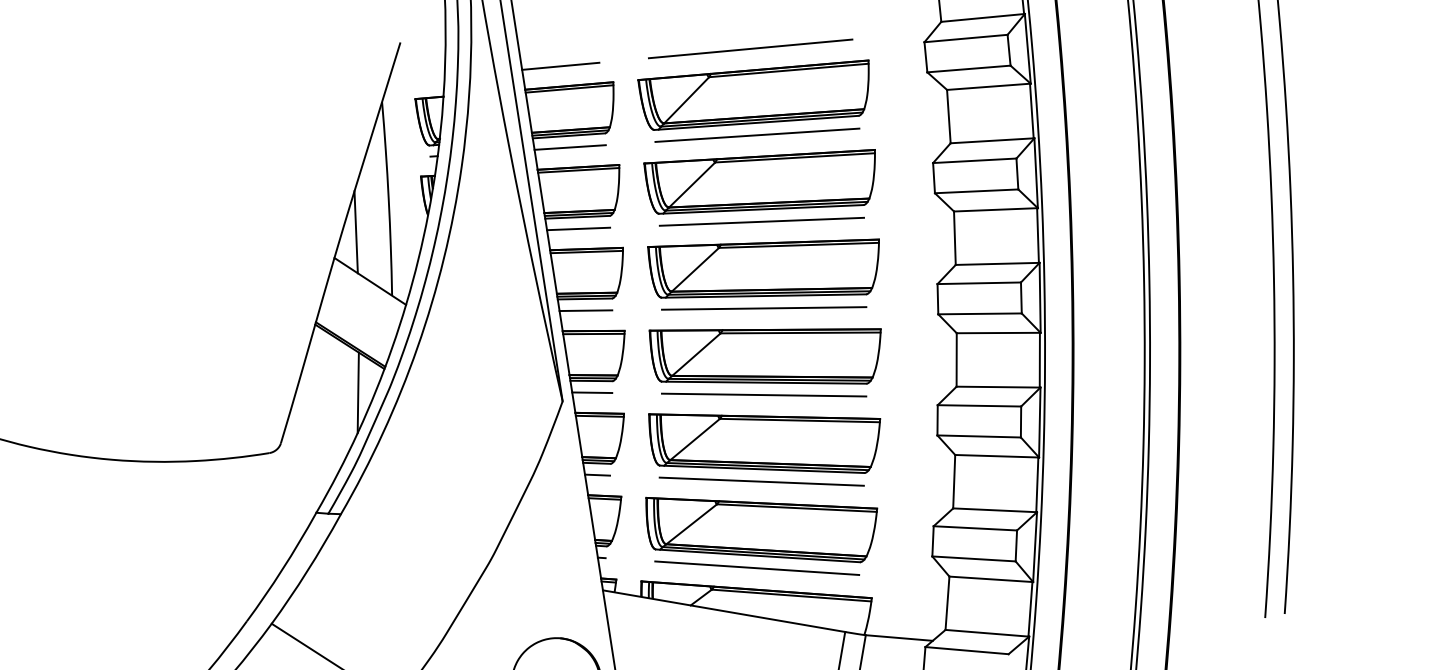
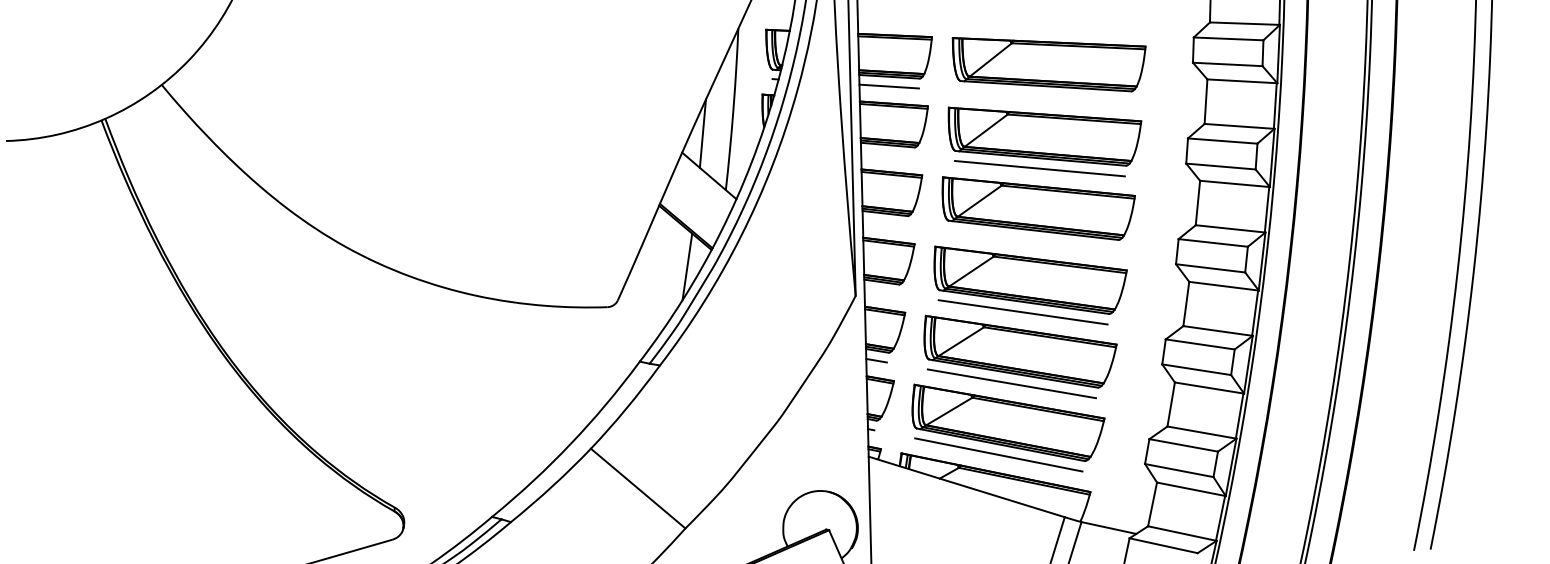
line: (751, 49) -> (1049, 24), removed
line: (560, 66) -> (889, 18), removed
line: (757, 135) -> (1045, 96), removed
line: (578, 228) -> (887, 154), removed
line: (764, 308) -> (1032, 240), removed
line: (585, 309) -> (884, 222), removed
line: (591, 392) -> (880, 291), removed

